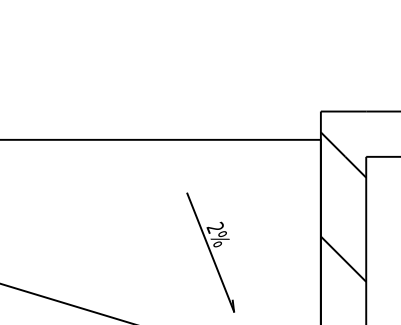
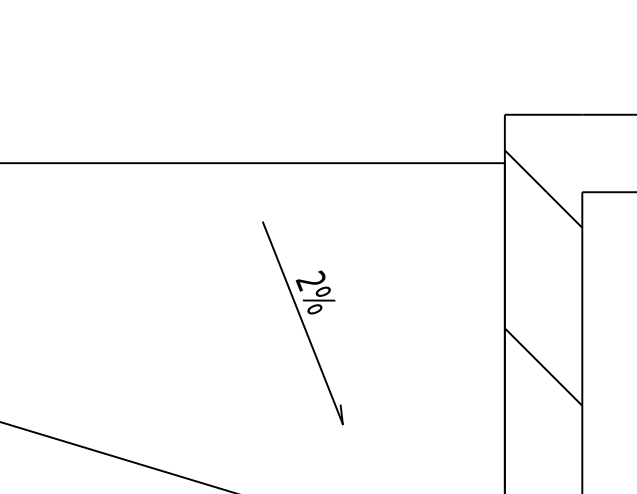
part: (210, 252) -> (302, 323), moved

